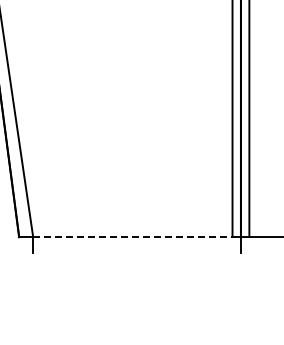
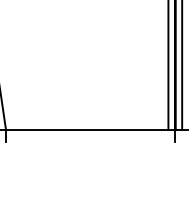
line: (132, 237) -> (86, 129), dashed -> solid

